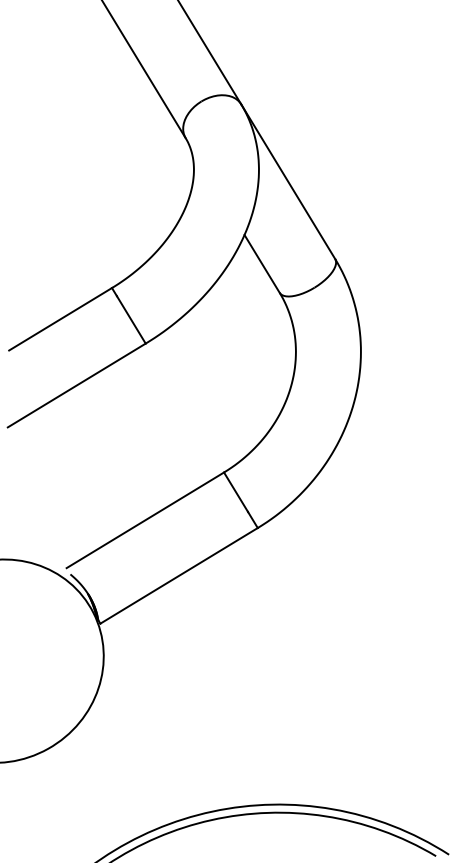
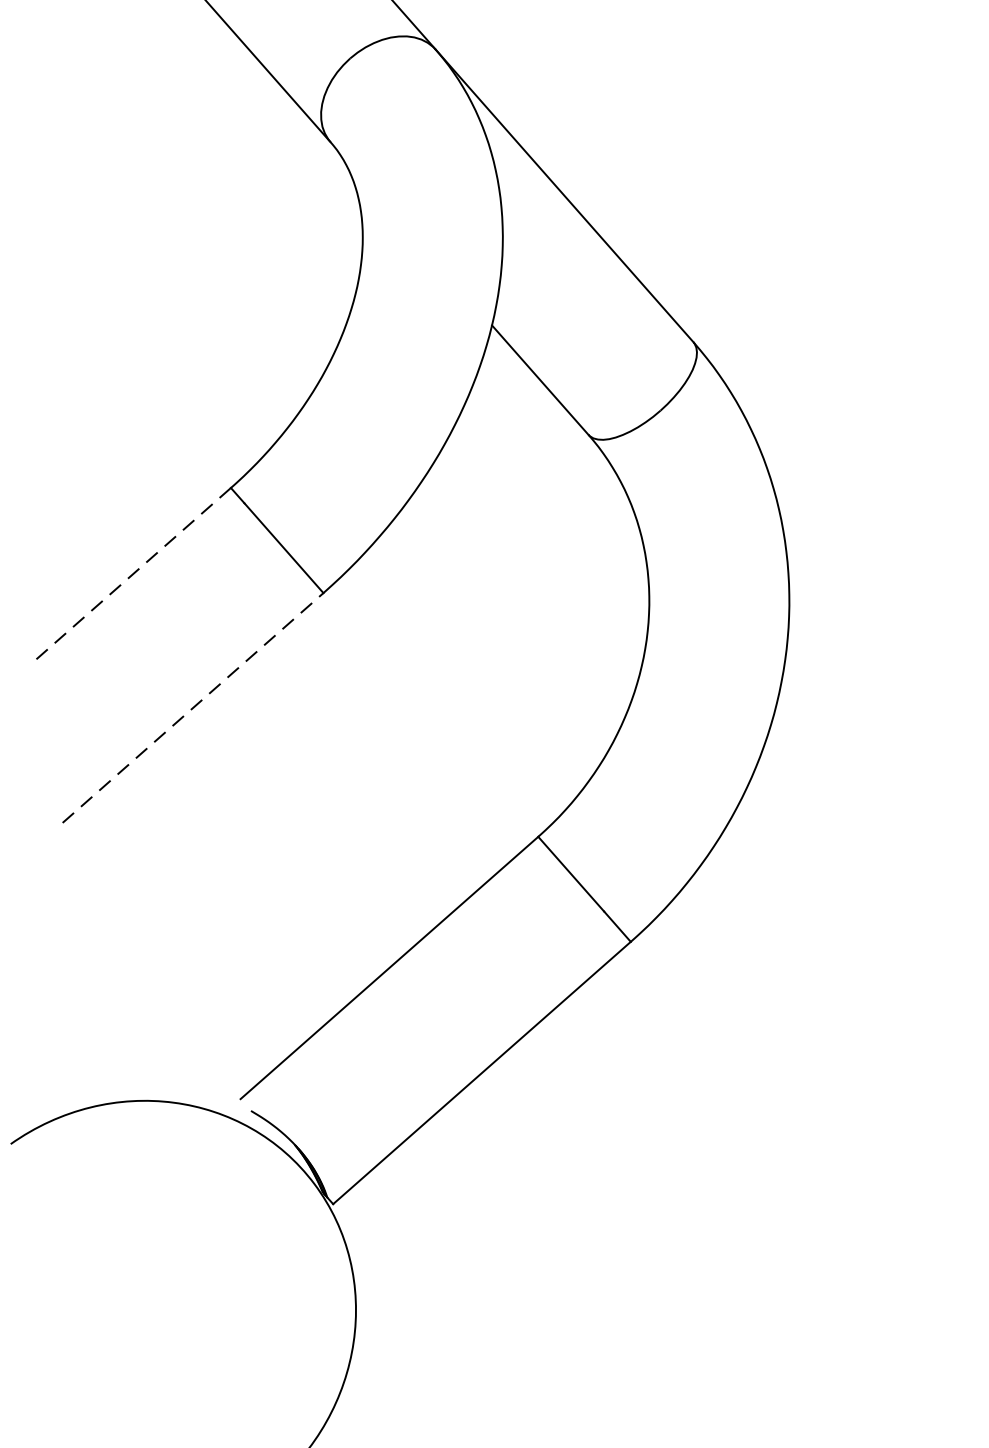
line: (60, 319) -> (133, 574), solid -> dashed
line: (76, 385) -> (192, 708), solid -> dashed

